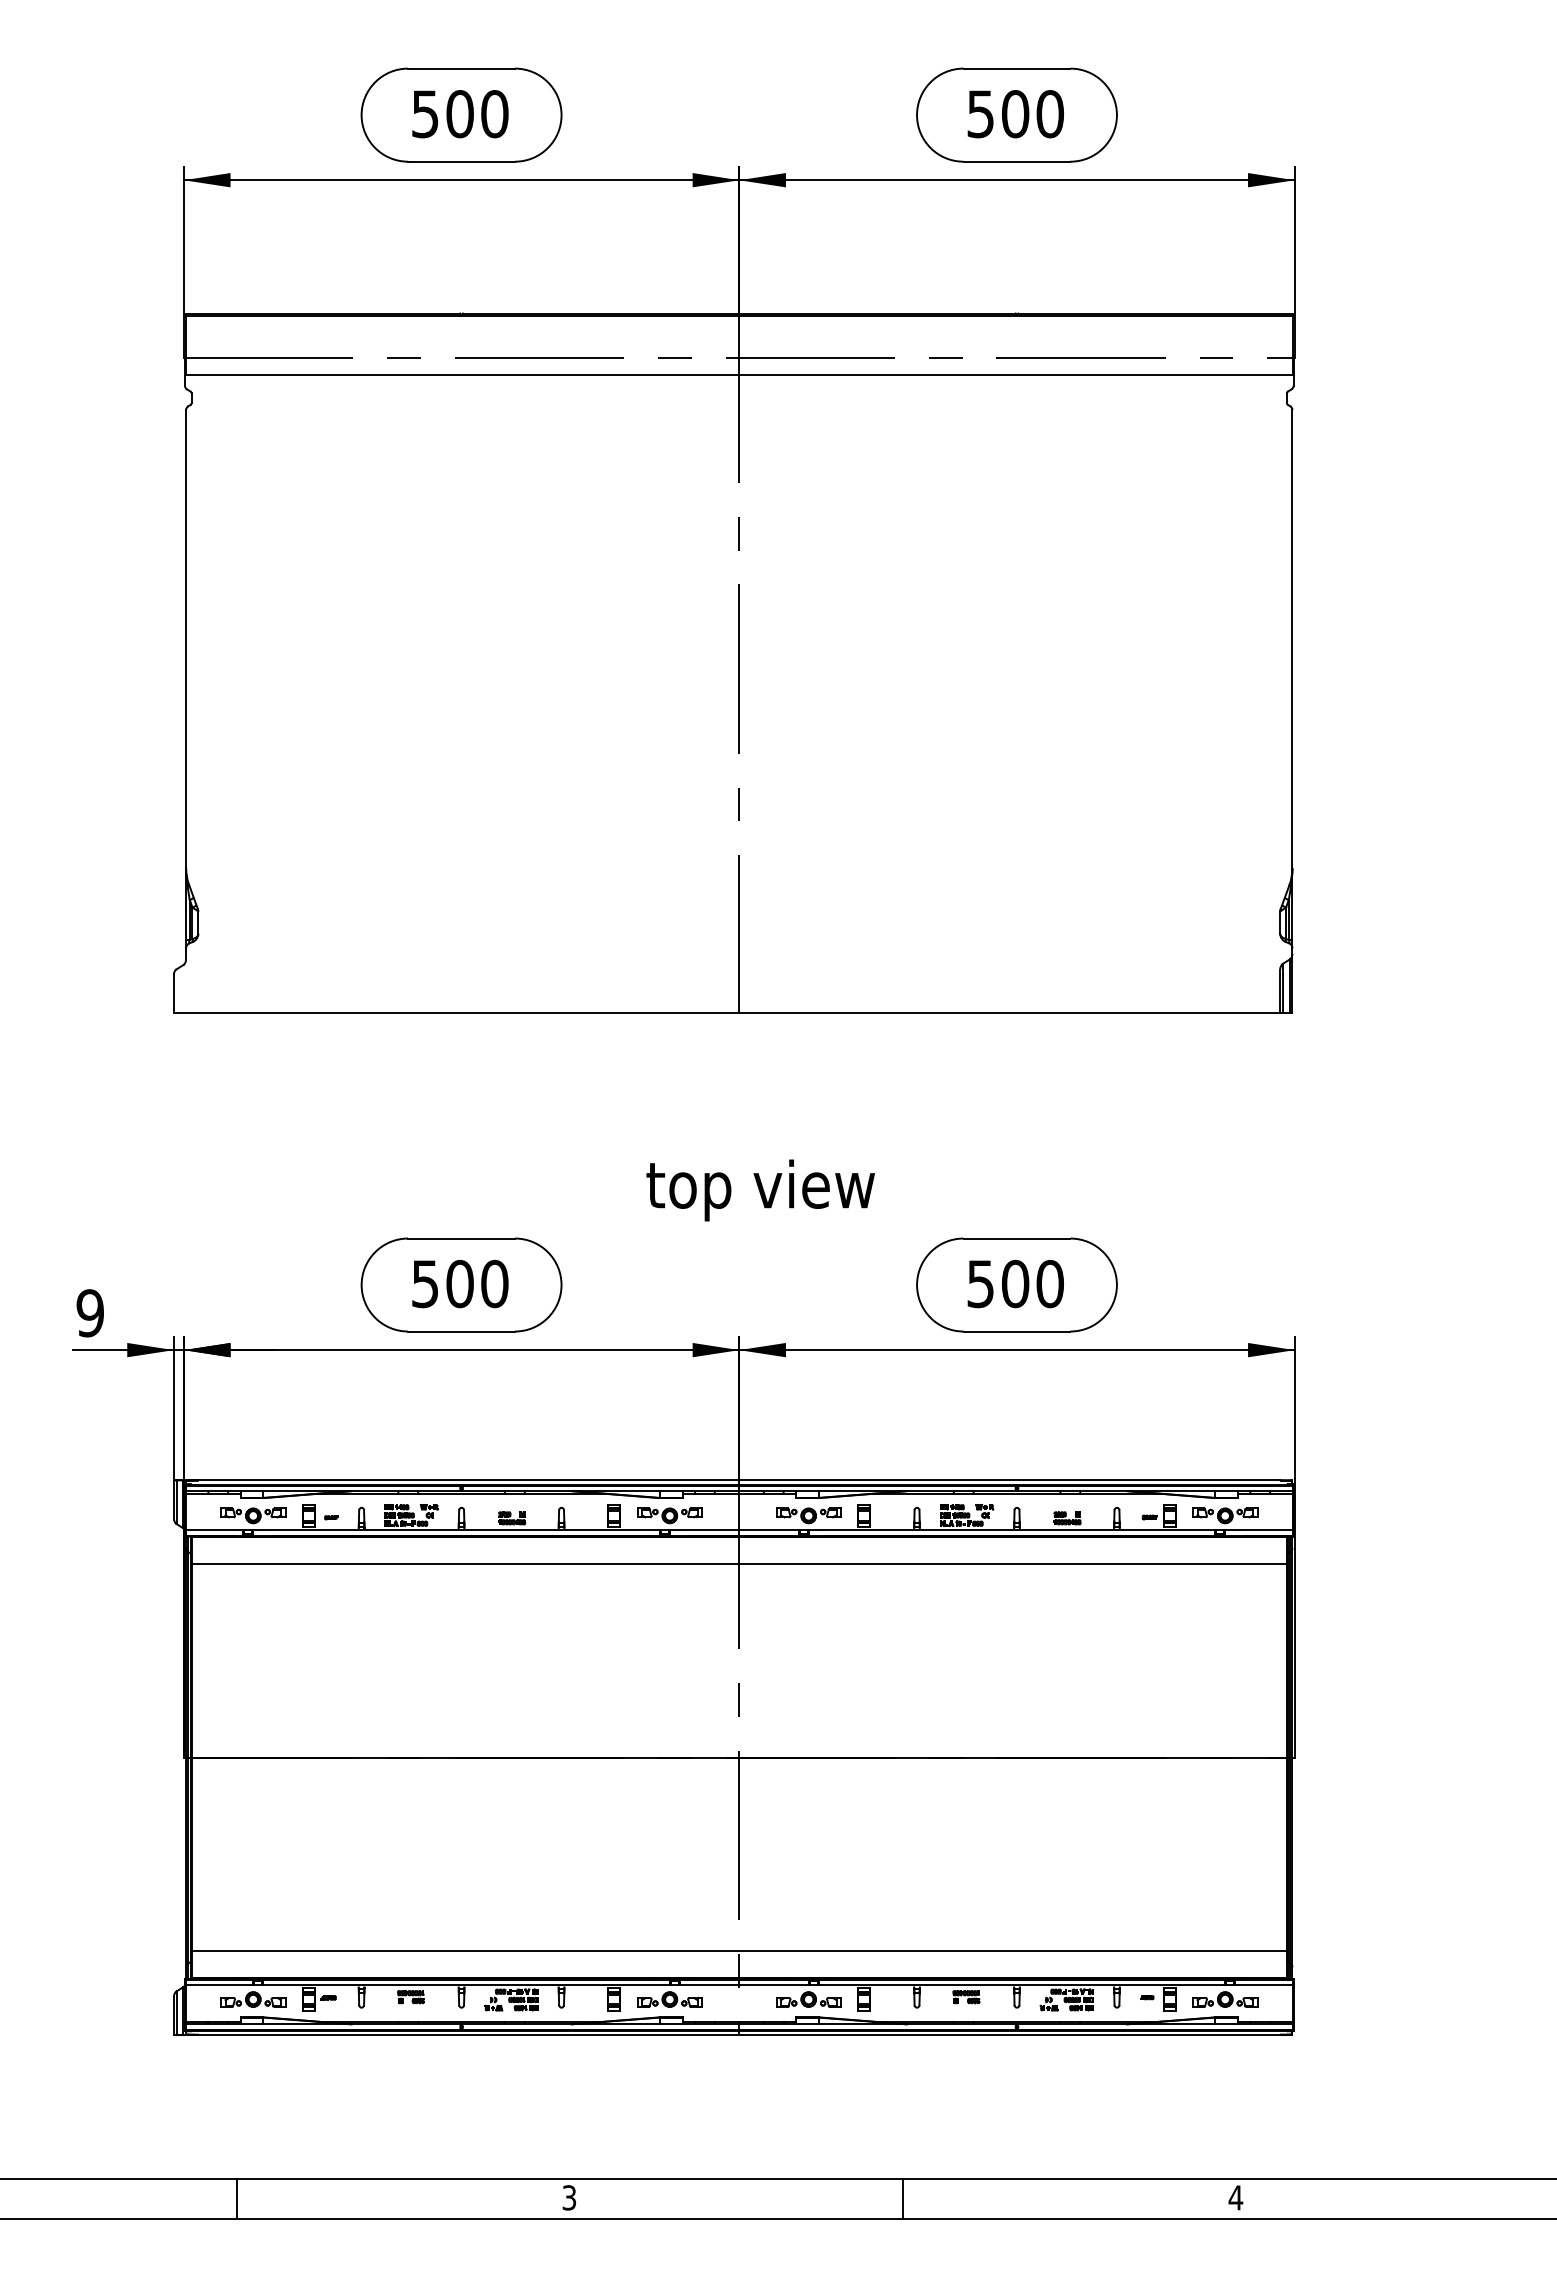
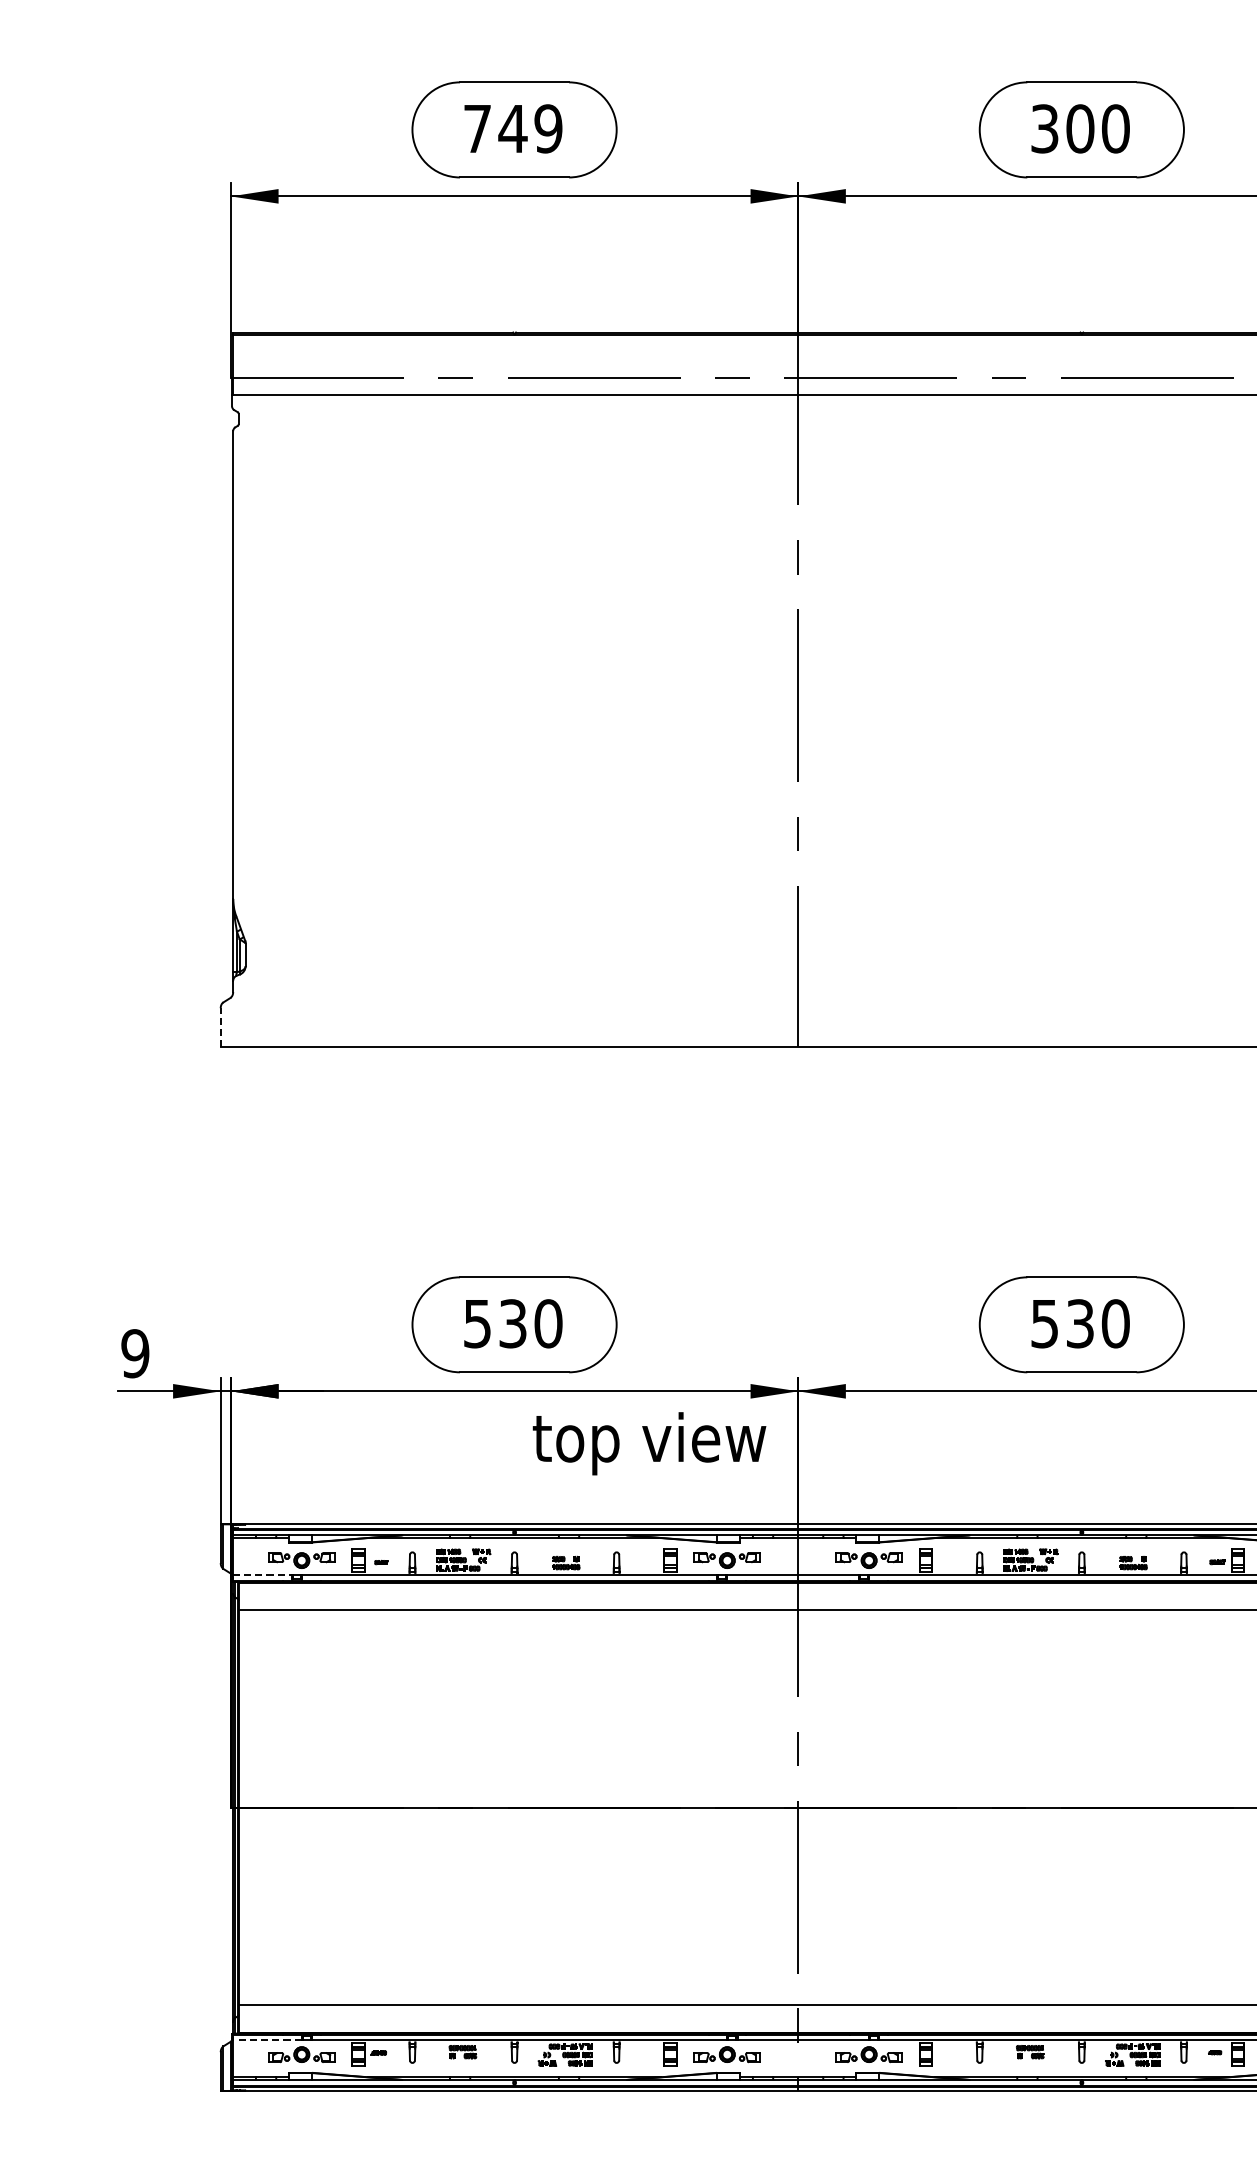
text: (980, 113) -> (1044, 128), 500 -> 300
text: (460, 114) -> (513, 129), 500 -> 749
line: (173, 993) -> (220, 1027), solid -> dashed
text: (760, 1190) -> (649, 1443), moved
text: (459, 1284) -> (512, 1324), 500 -> 530
text: (1015, 1284) -> (1080, 1324), 500 -> 530
line: (214, 1530) -> (262, 1575), solid -> dashed
line: (219, 1985) -> (267, 2040), solid -> dashed

